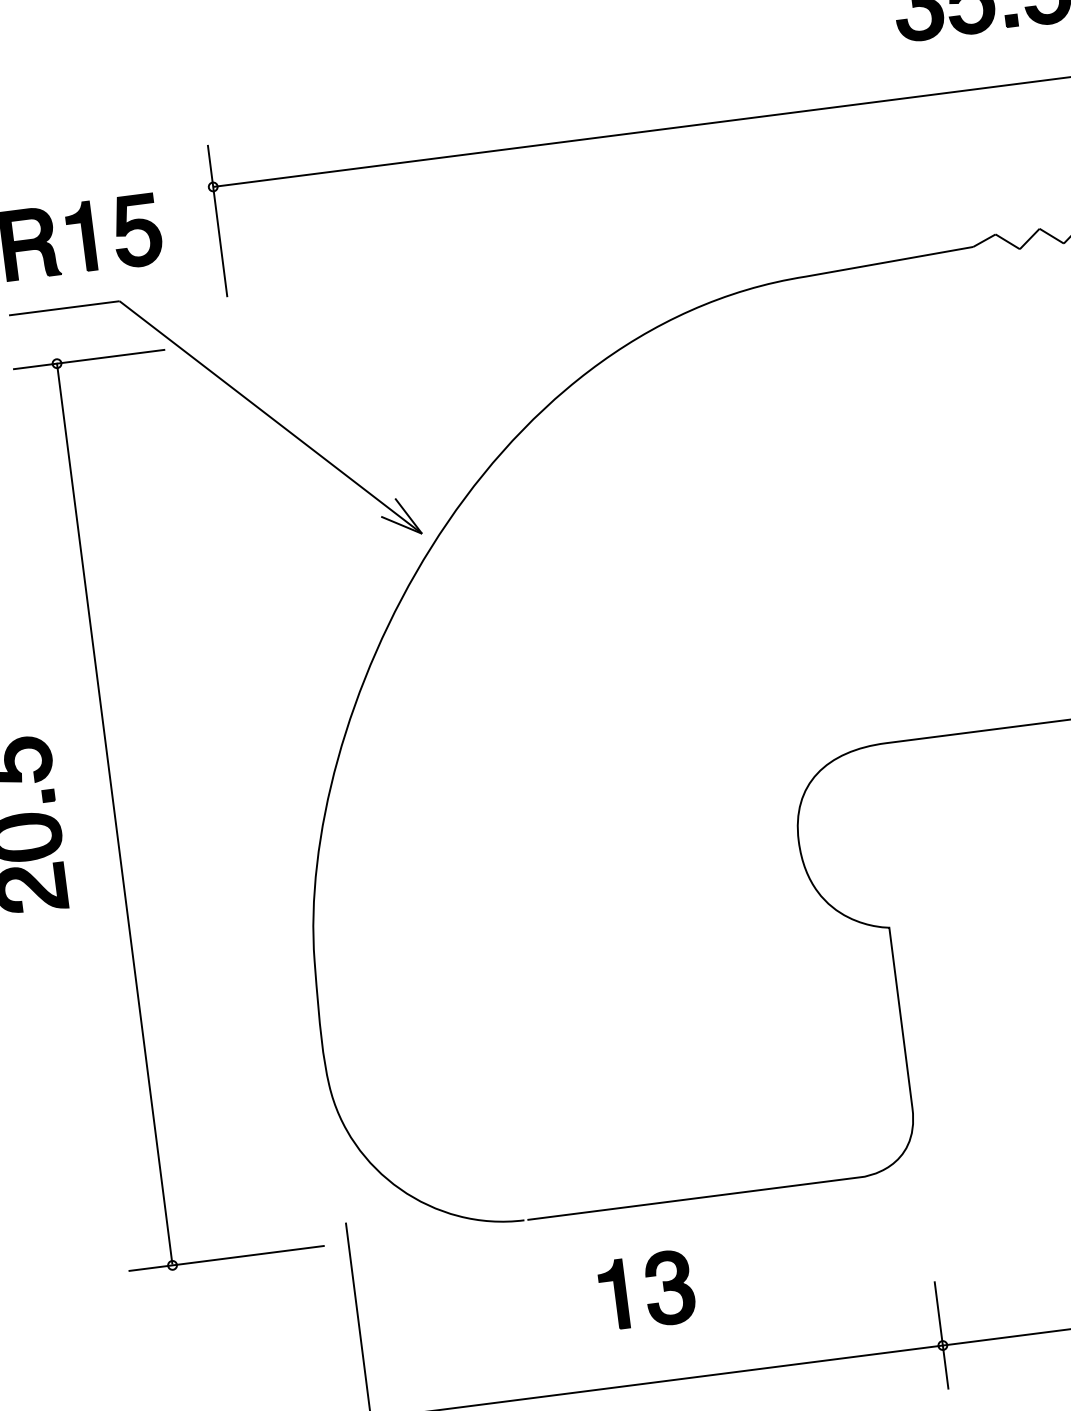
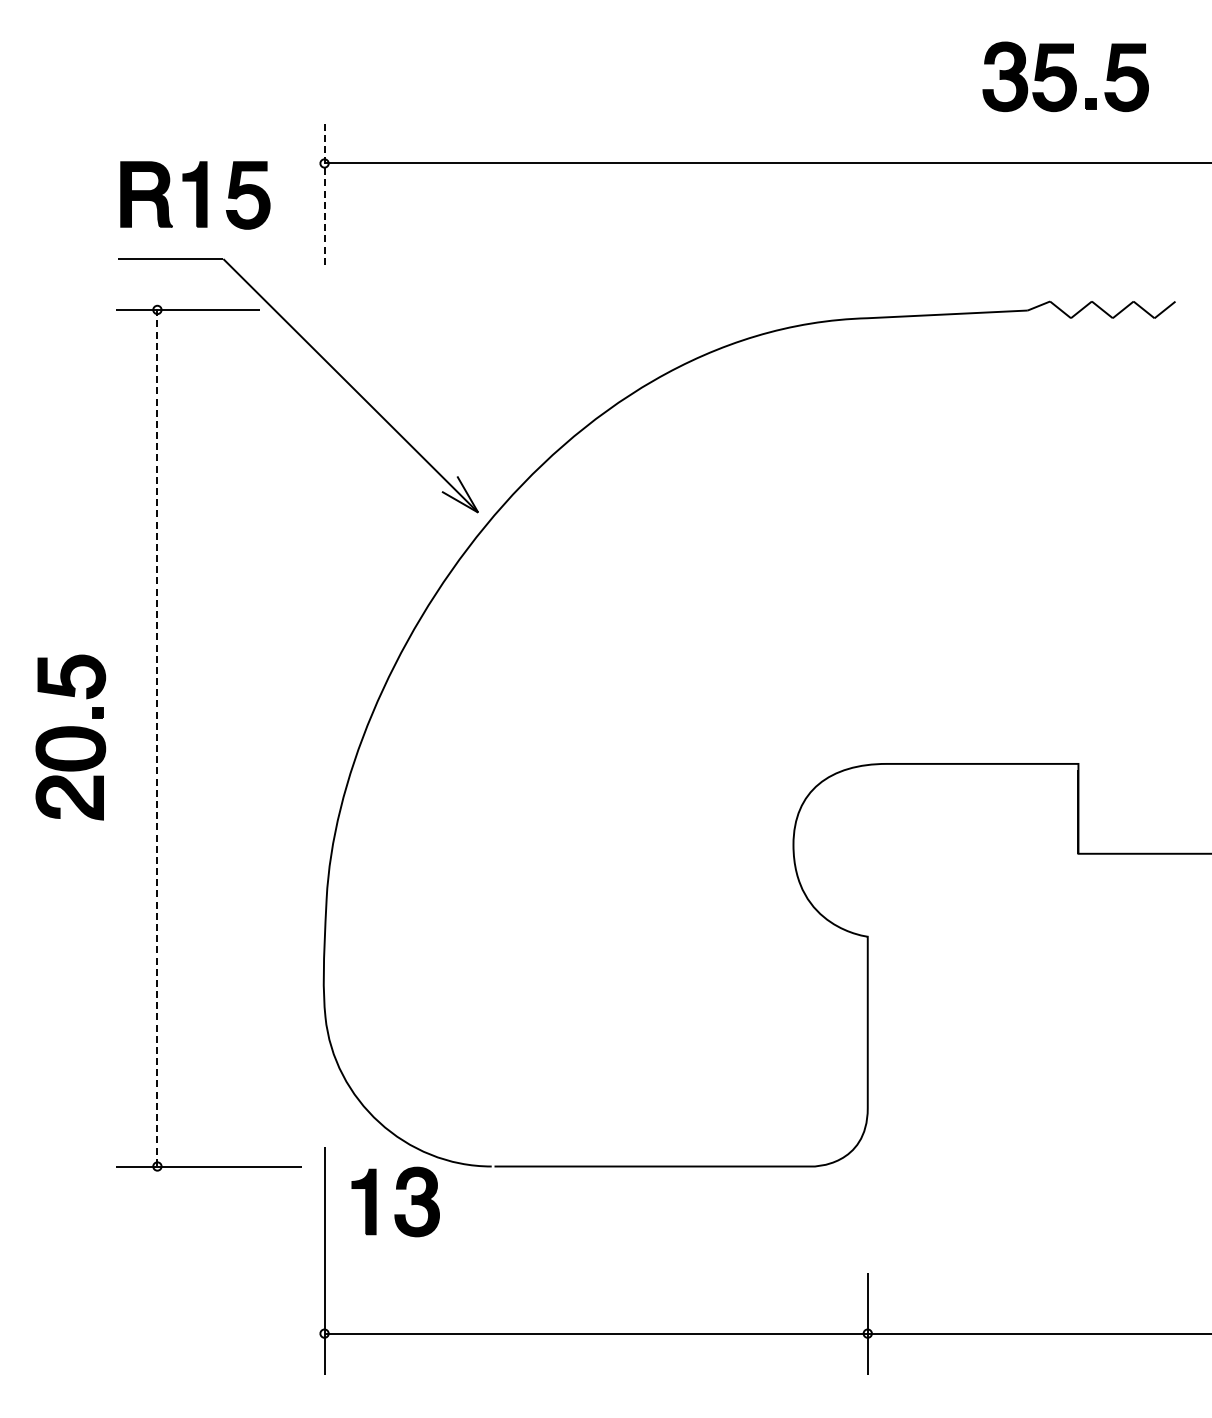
line: (217, 221) -> (324, 196), solid -> dashed
line: (114, 812) -> (157, 736), solid -> dashed
part: (646, 1277) -> (396, 1189), moved

